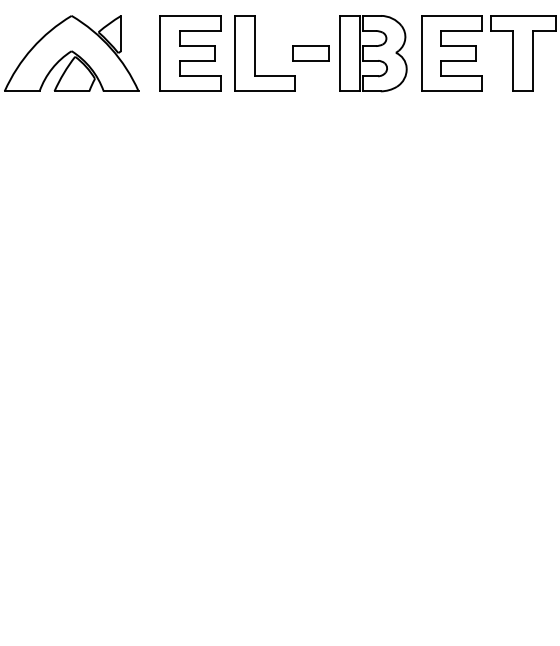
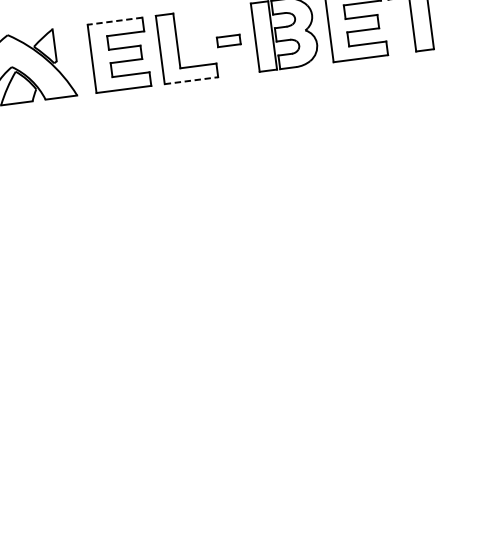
line: (189, 15) -> (114, 20), solid -> dashed
part: (310, 53) -> (228, 41), size x0.7
line: (264, 91) -> (191, 80), solid -> dashed

